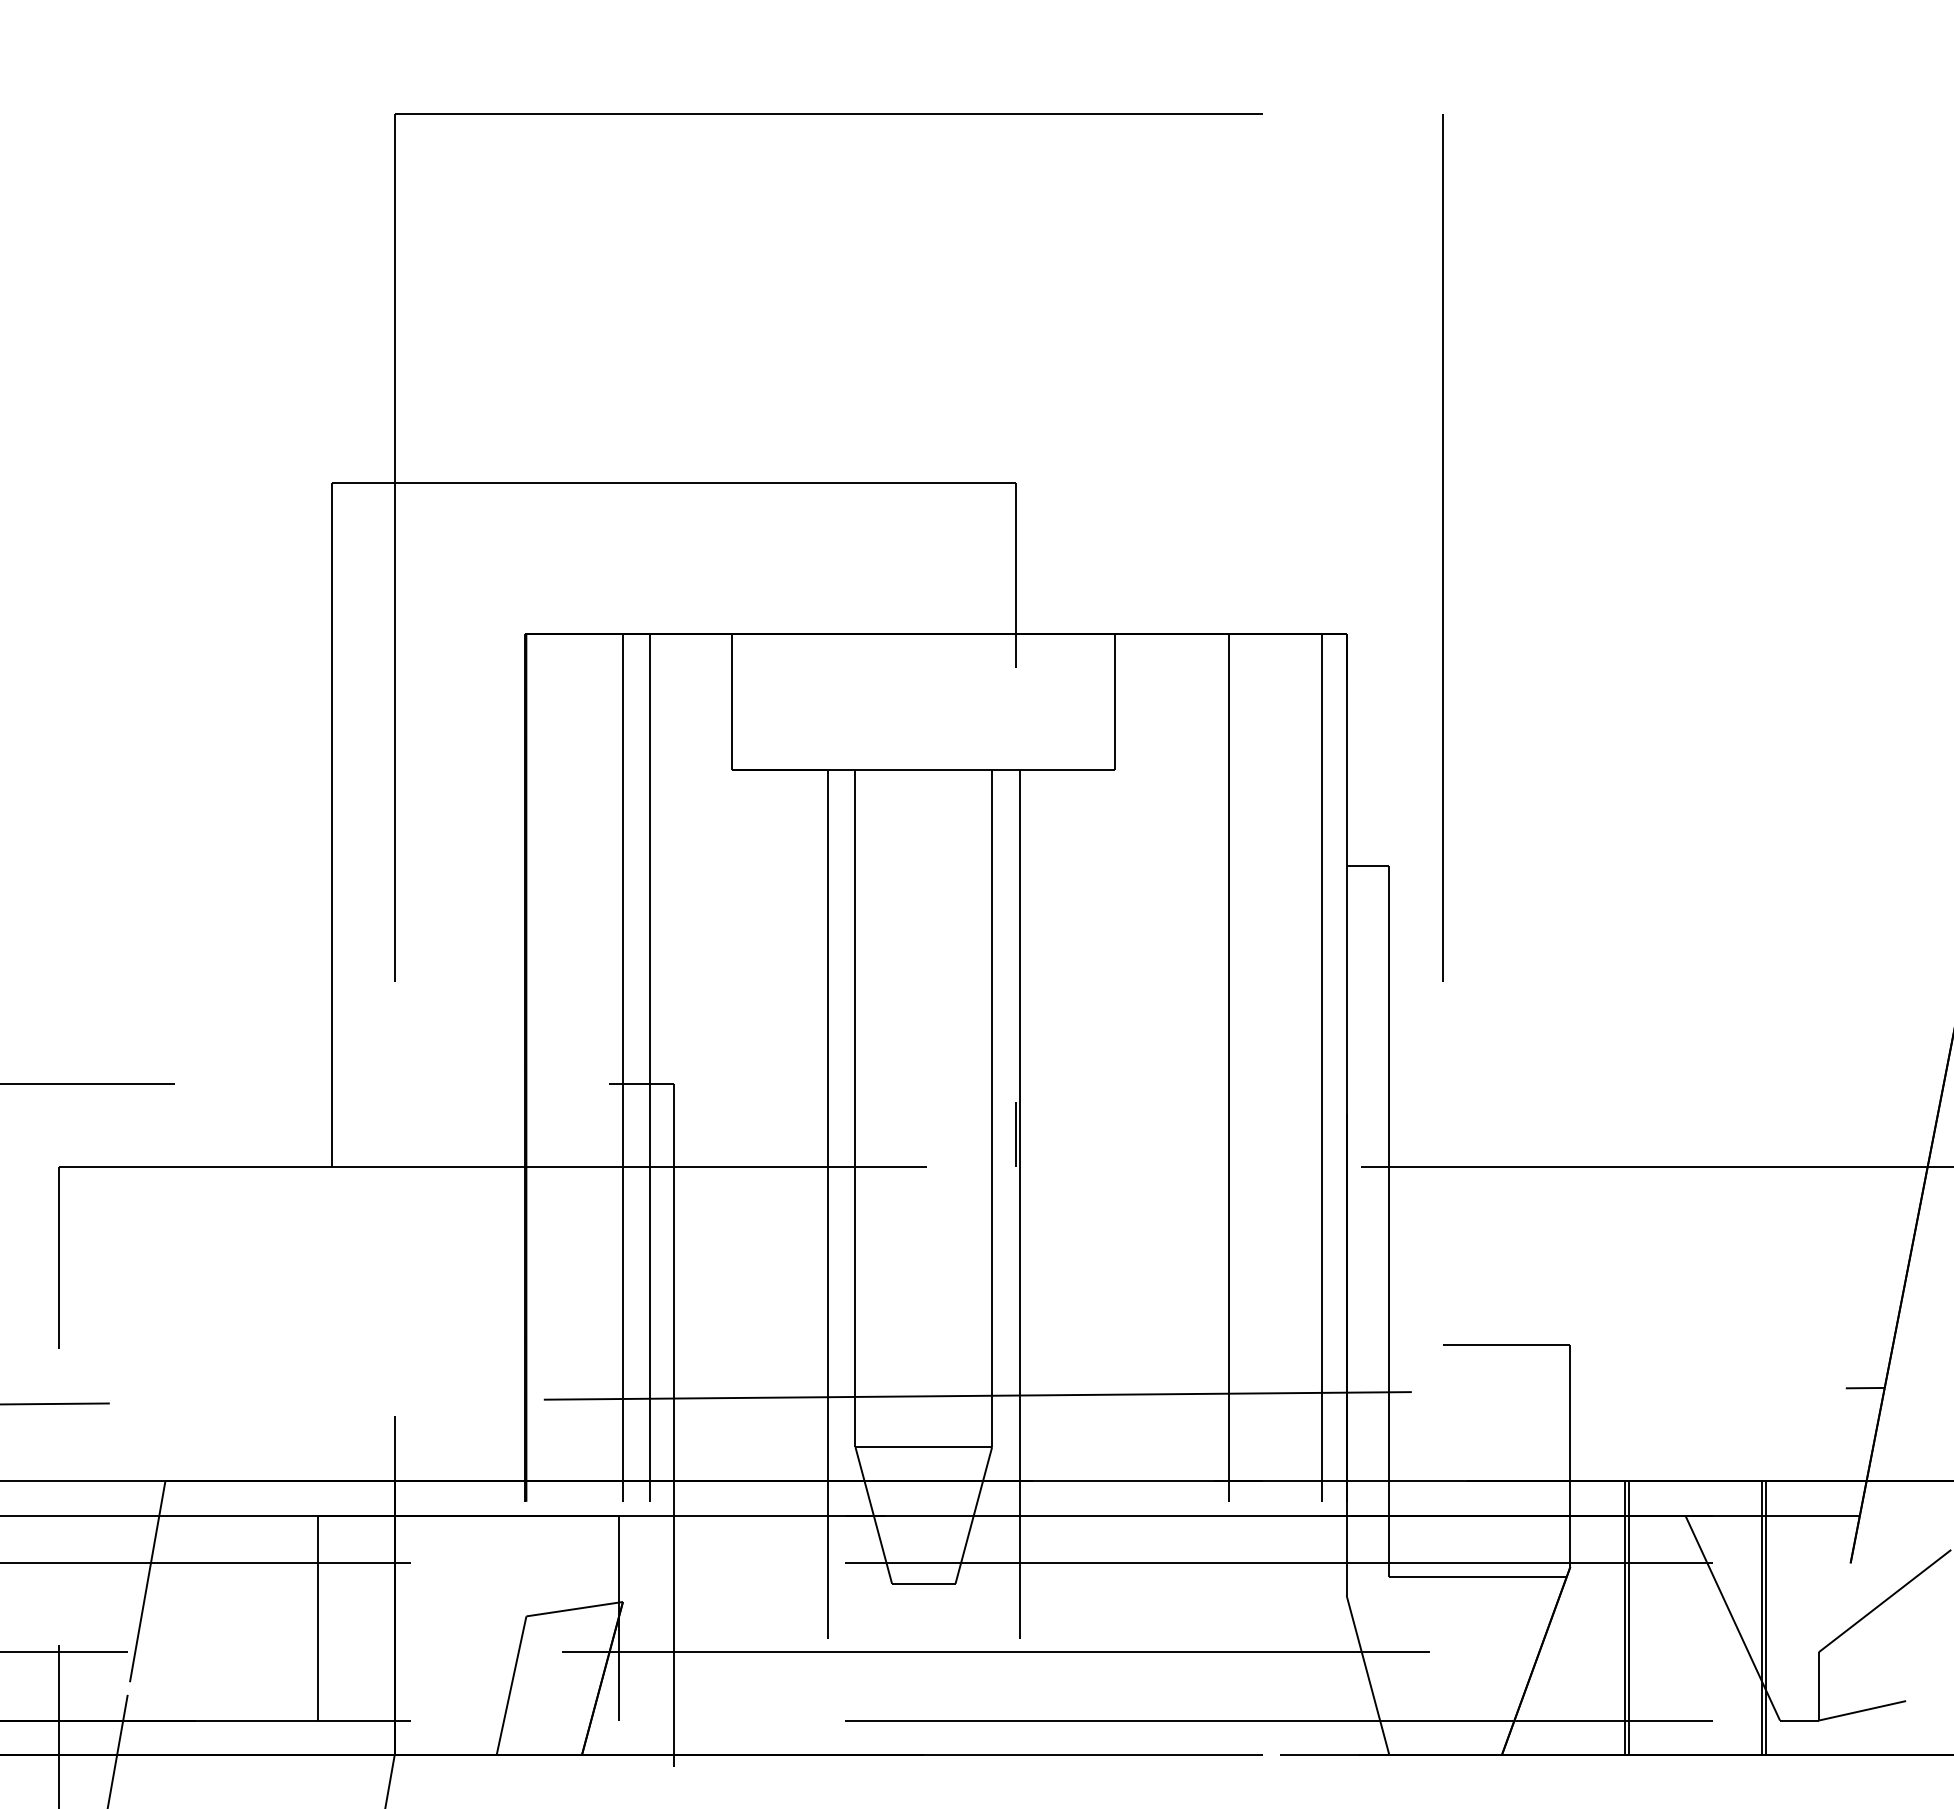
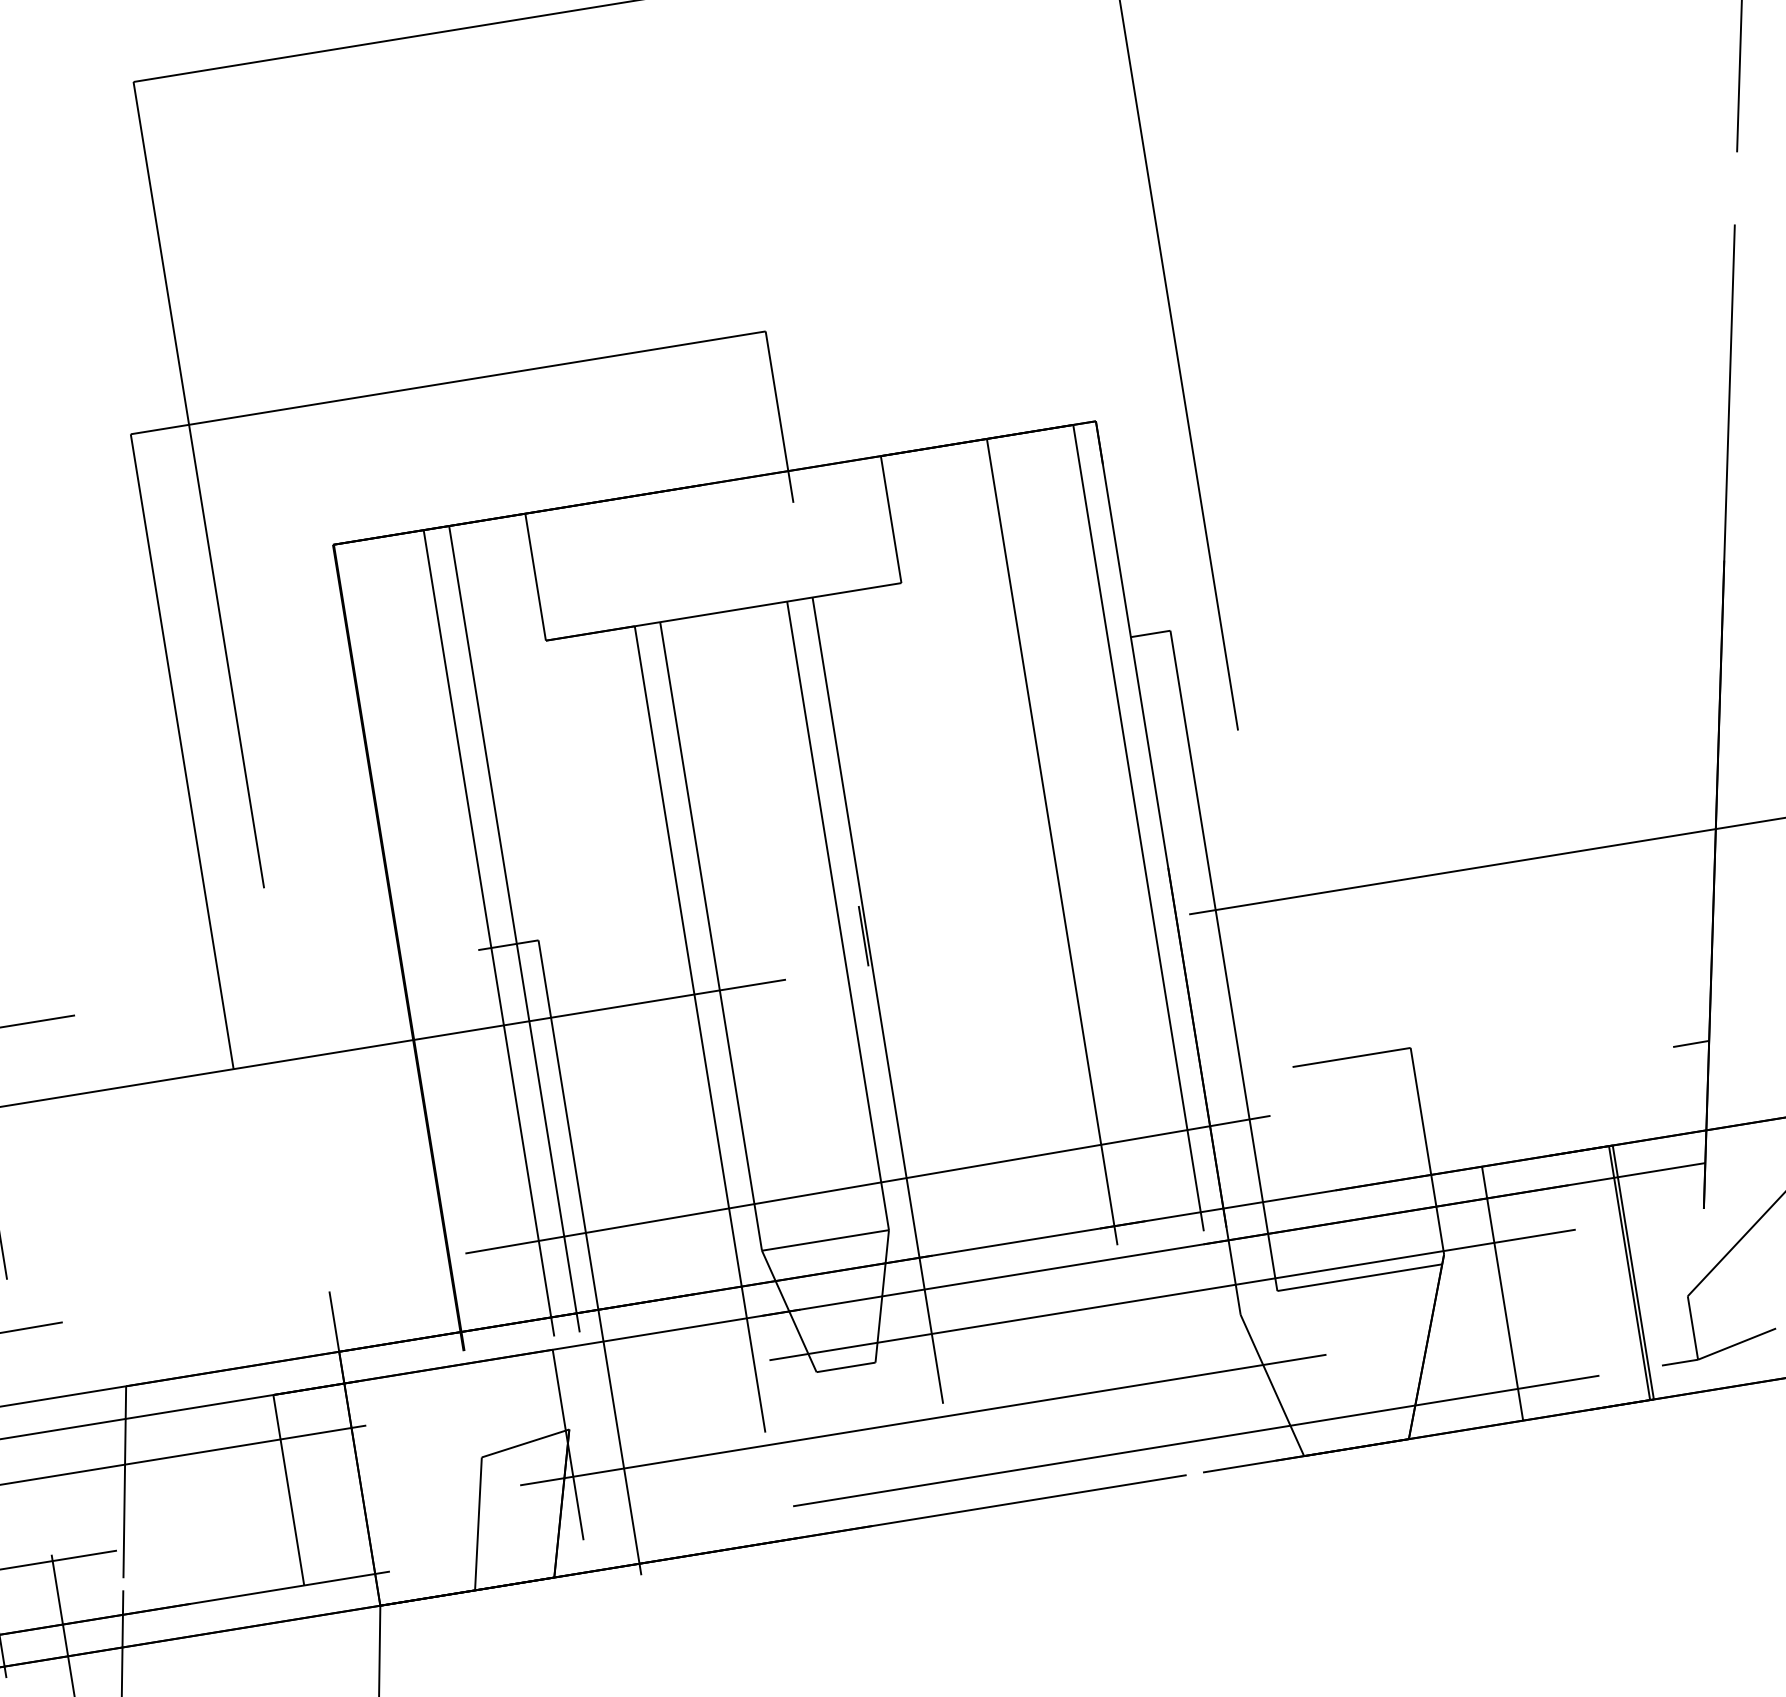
line: (1629, 1617) -> (1506, 1292), removed
line: (1732, 1617) -> (1602, 1277), removed

